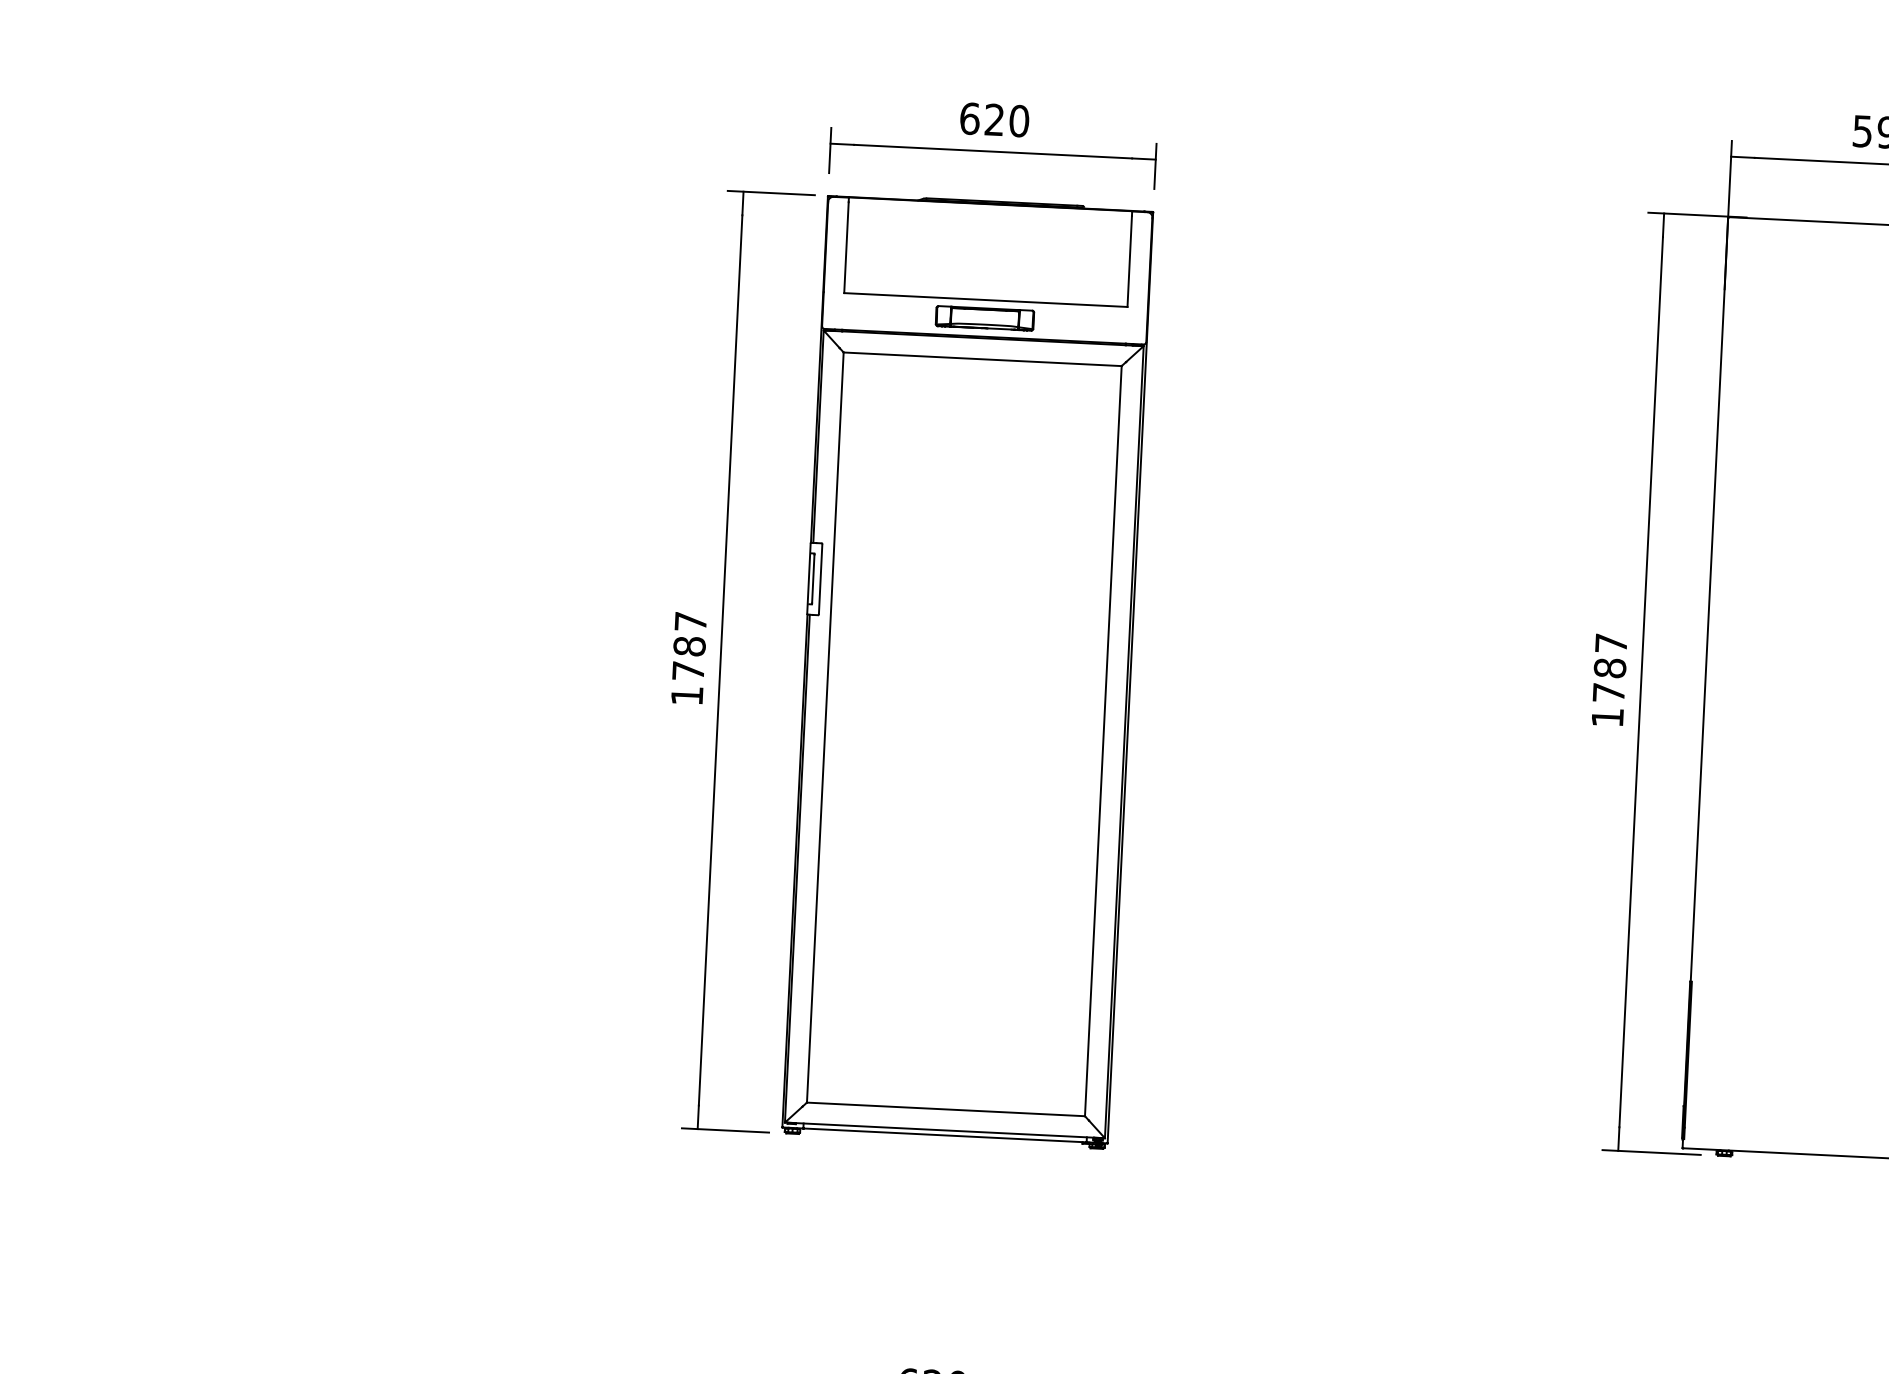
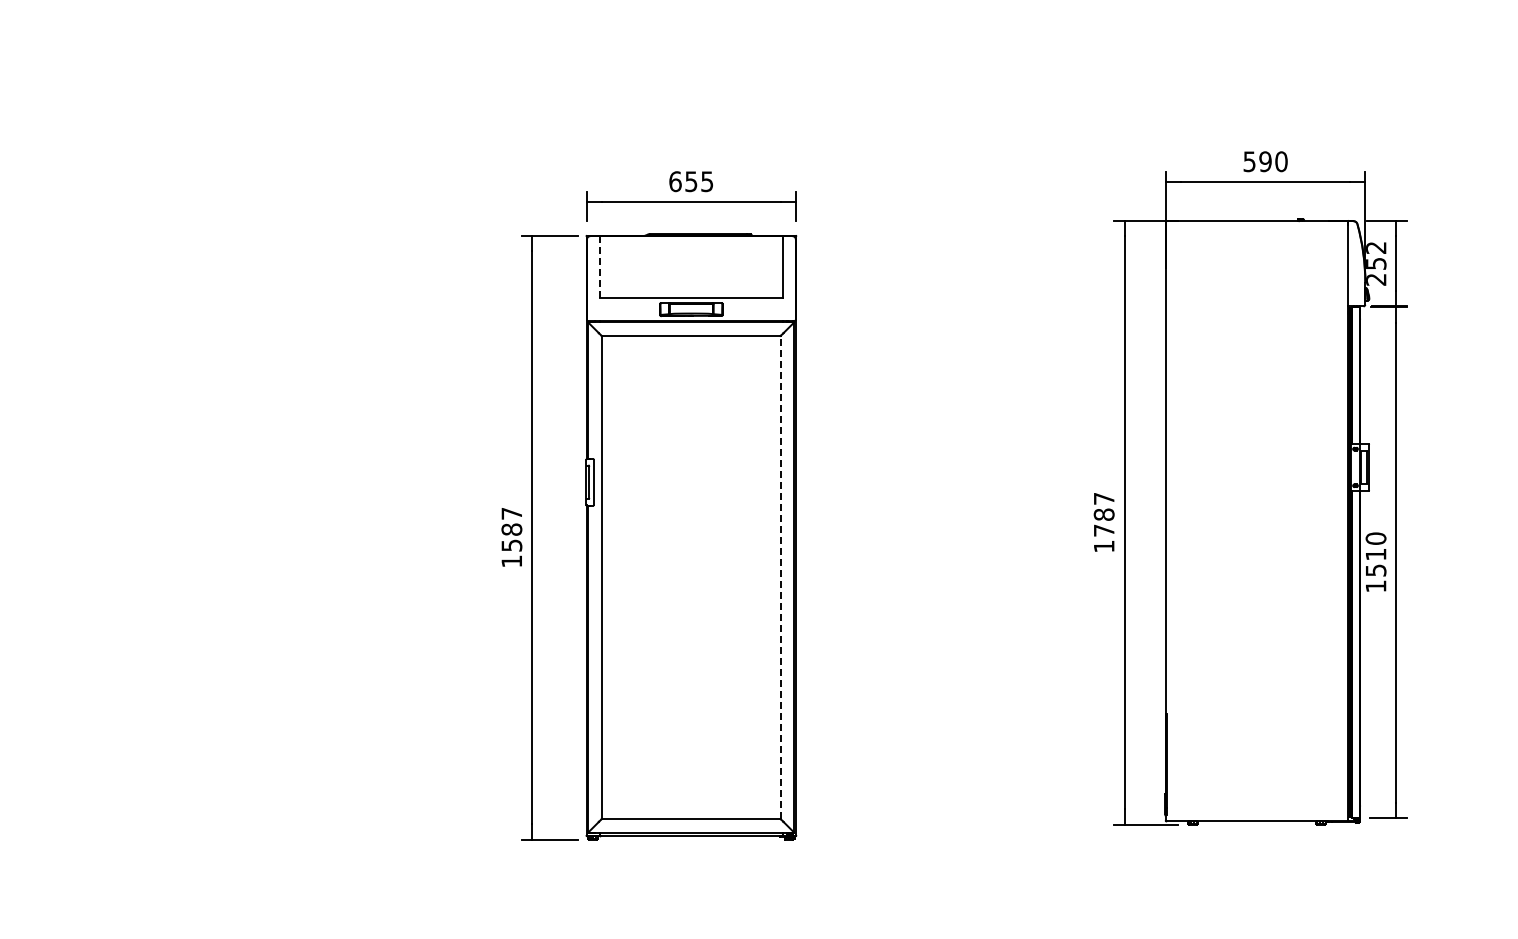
text: (1007, 120) -> (699, 181), 620 -> 655
line: (847, 246) -> (600, 267), solid -> dashed
text: (687, 670) -> (511, 545), 1787 -> 1587
line: (1102, 741) -> (780, 577), solid -> dashed

